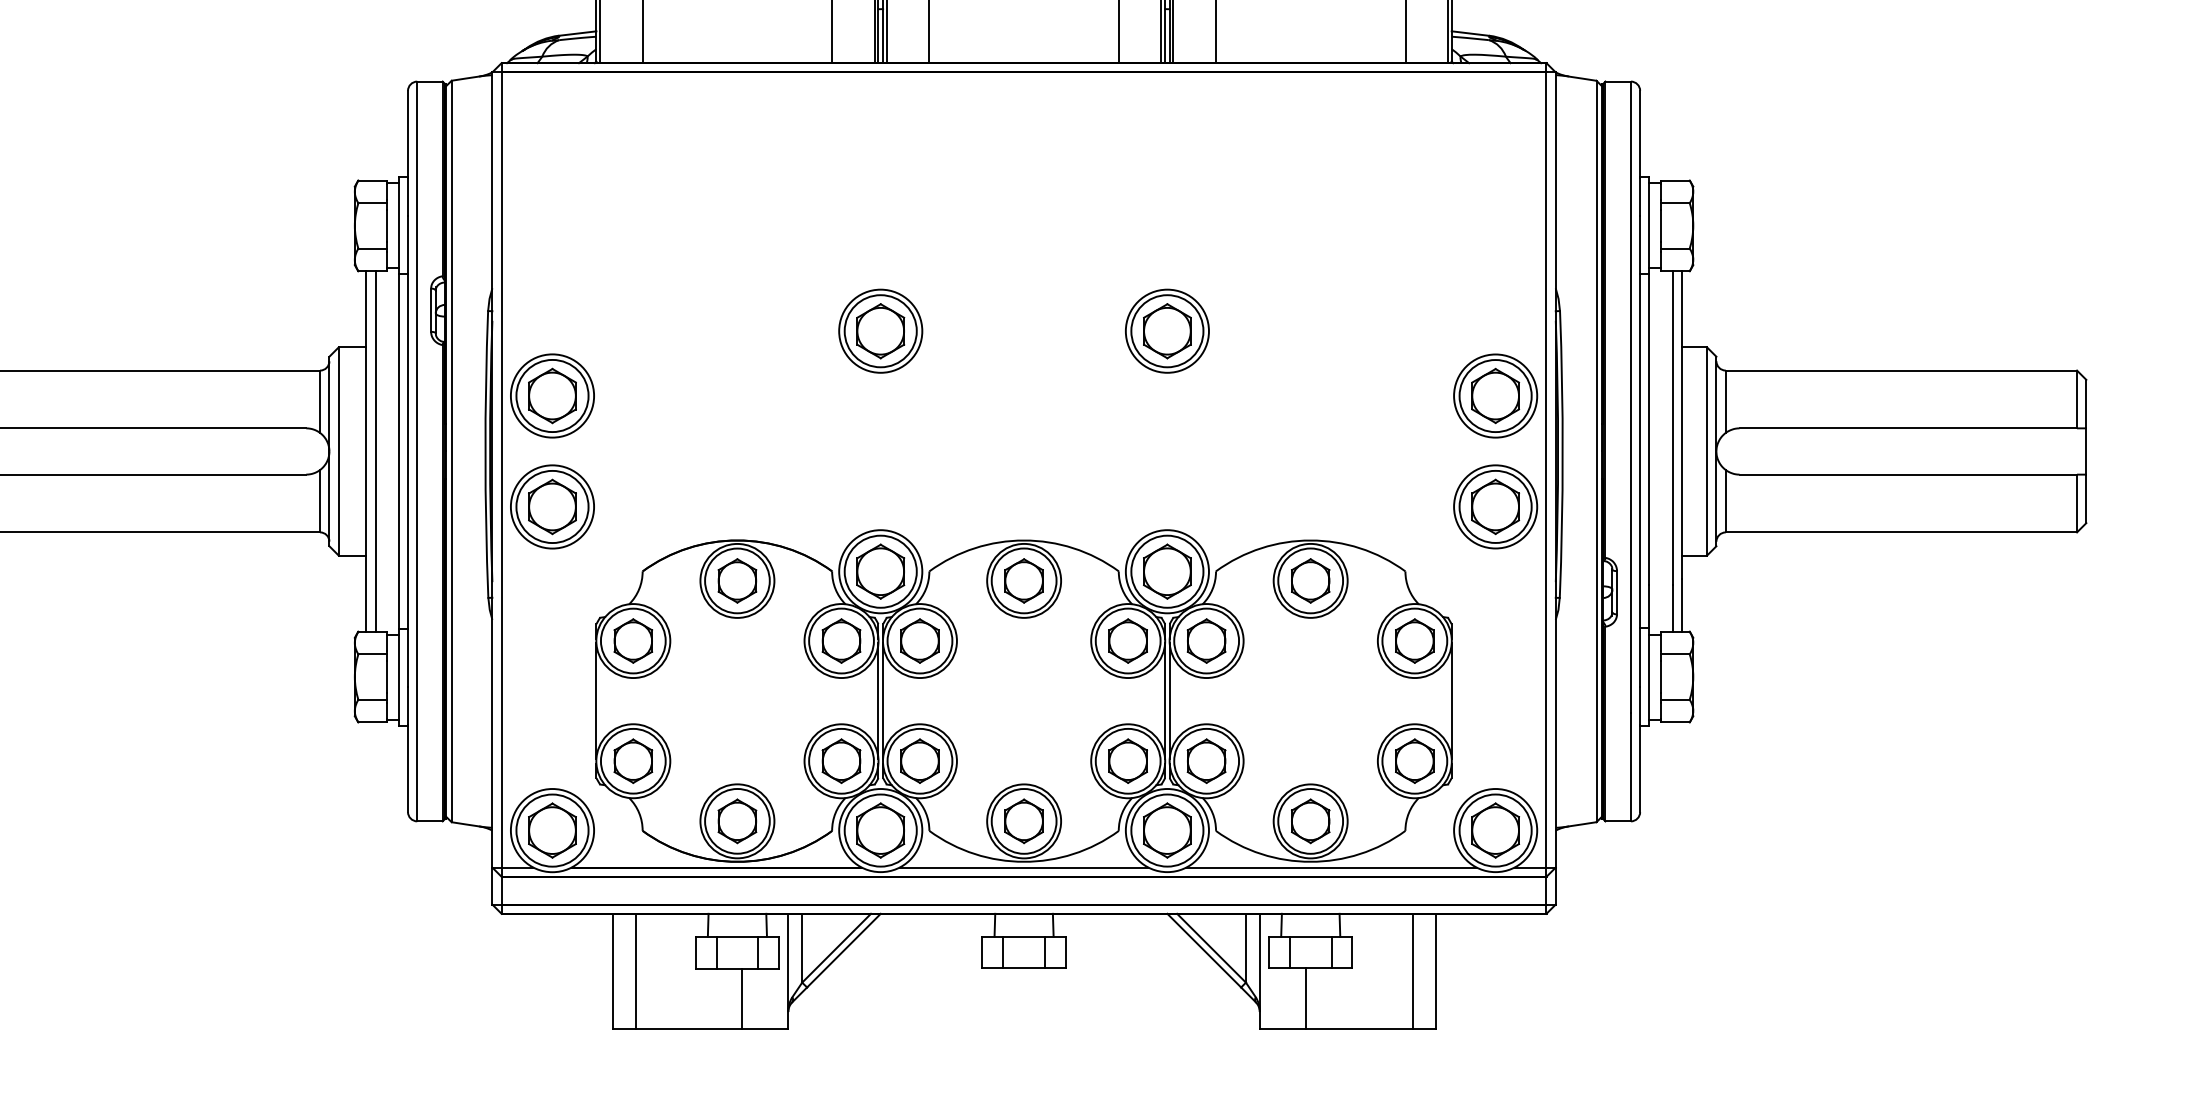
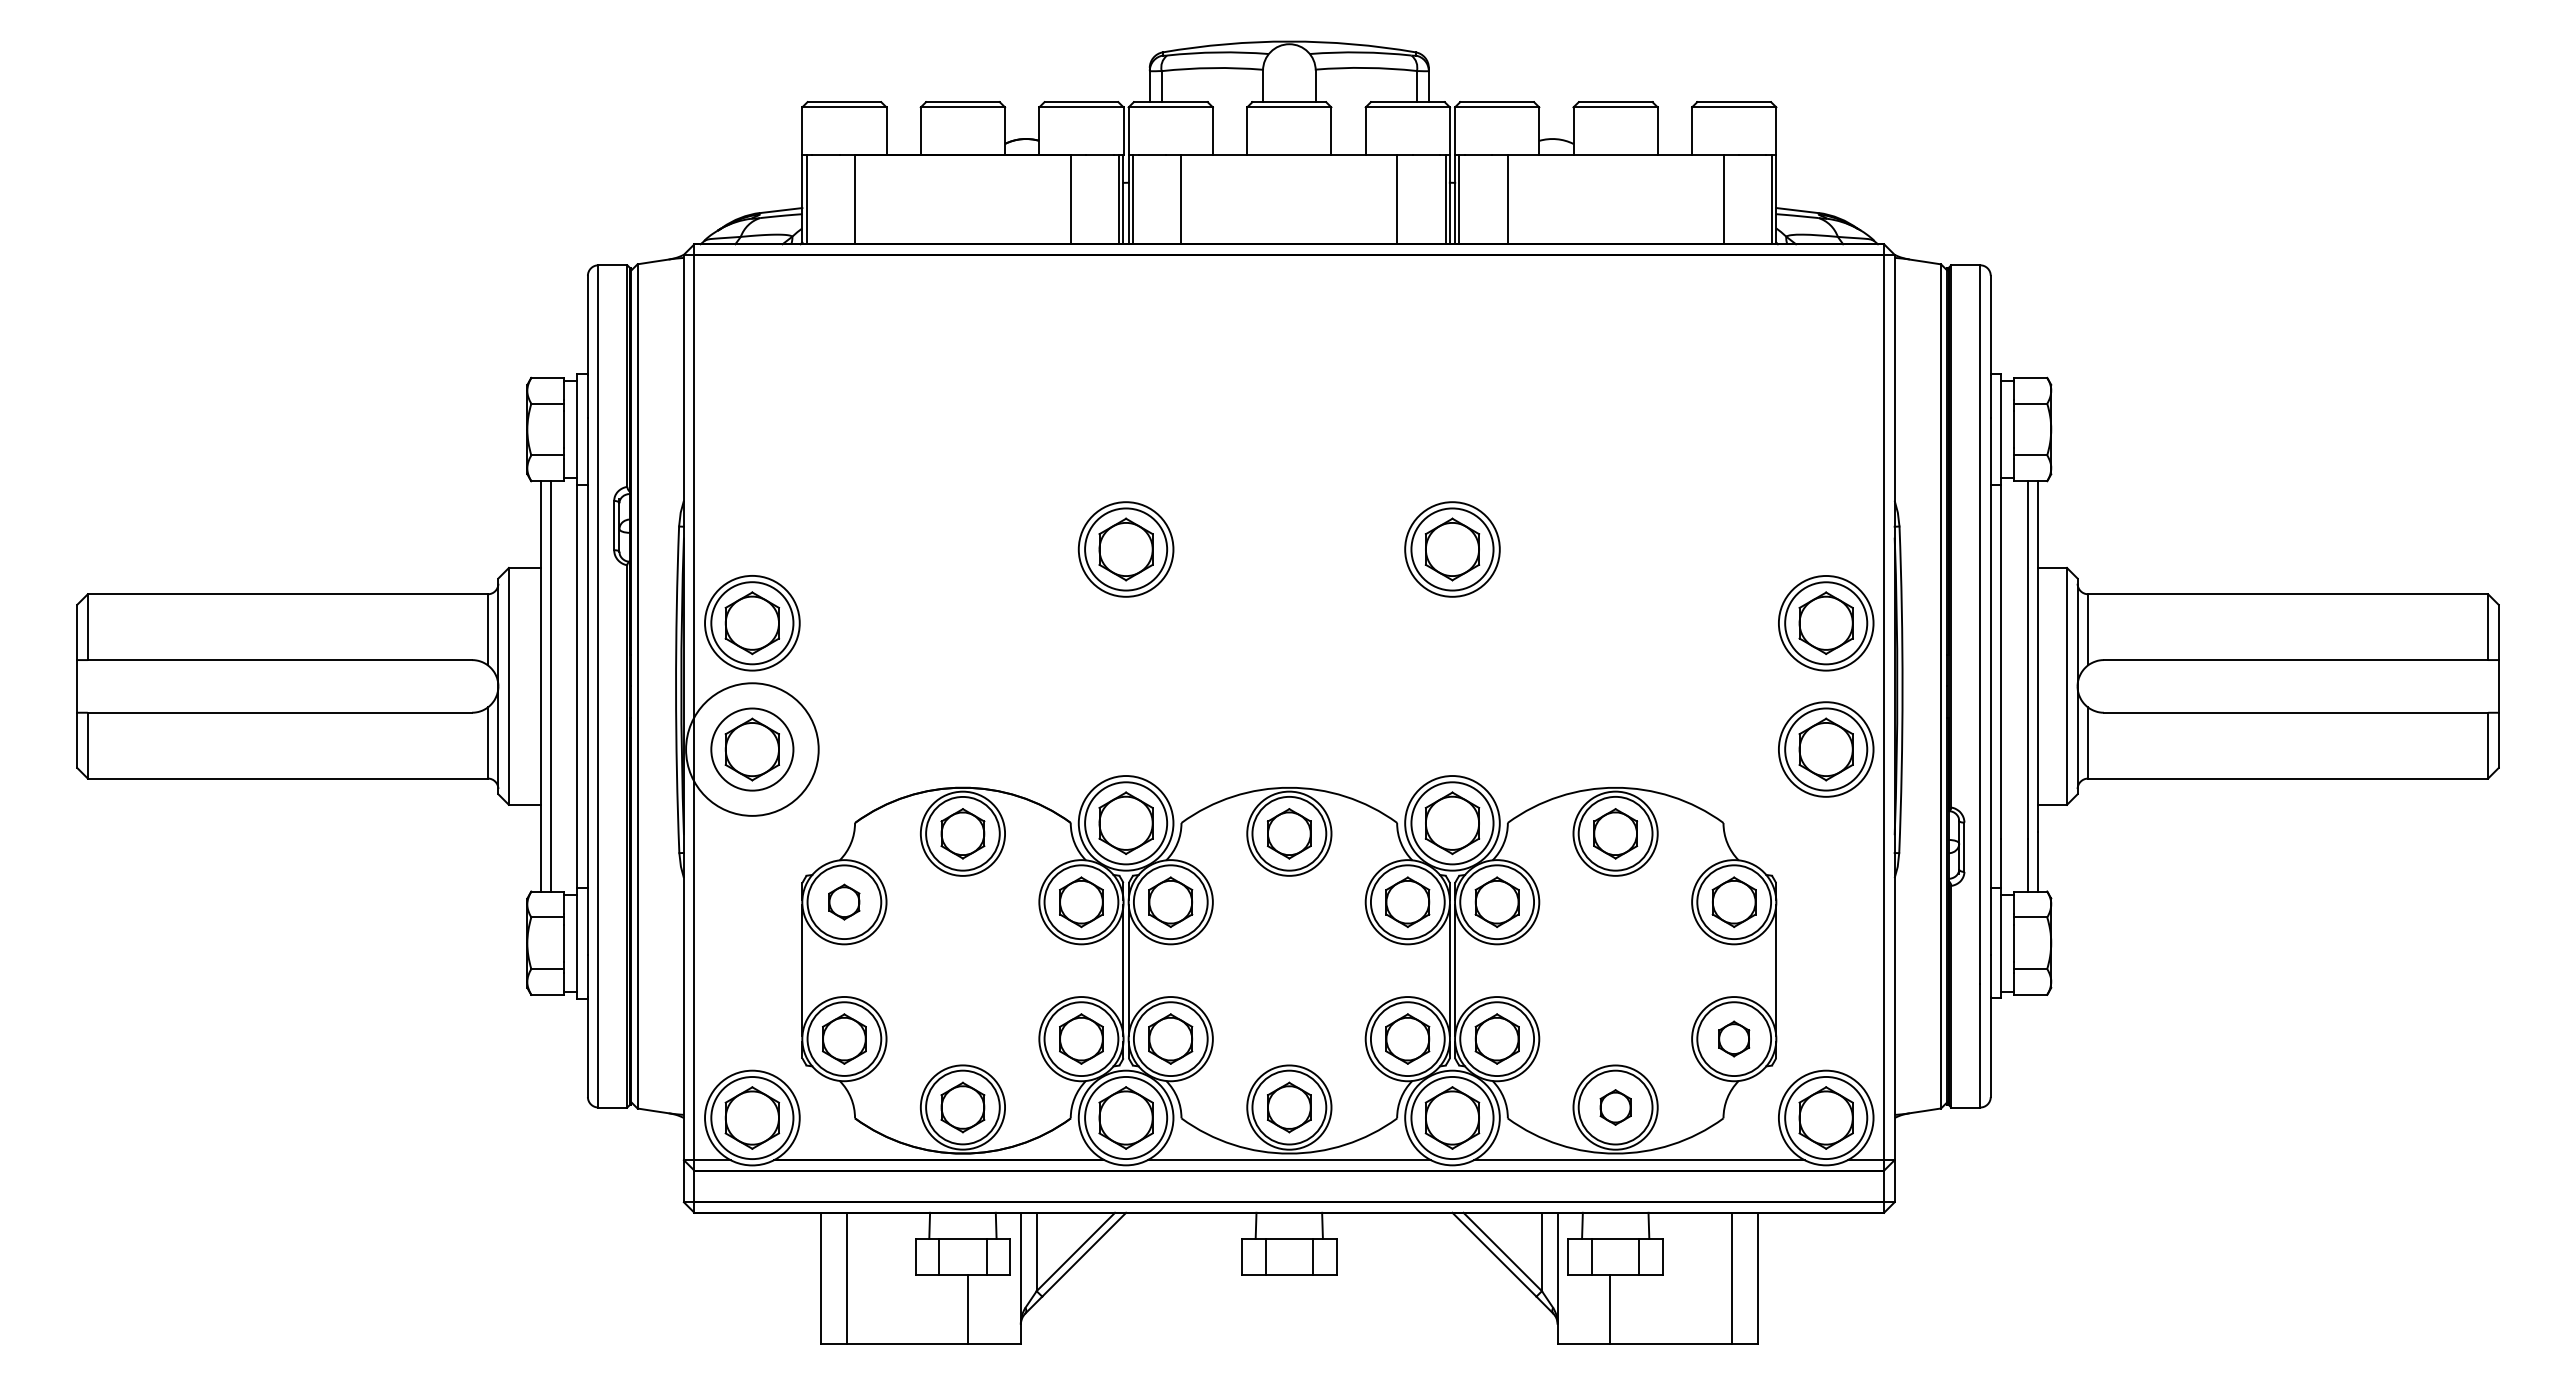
circle: (552, 506) -> (752, 749), size x1.4
part: (633, 640) -> (844, 901), size x0.7
part: (1414, 760) -> (1733, 1038), size x0.7
part: (1310, 821) -> (1615, 1107), size x0.7

